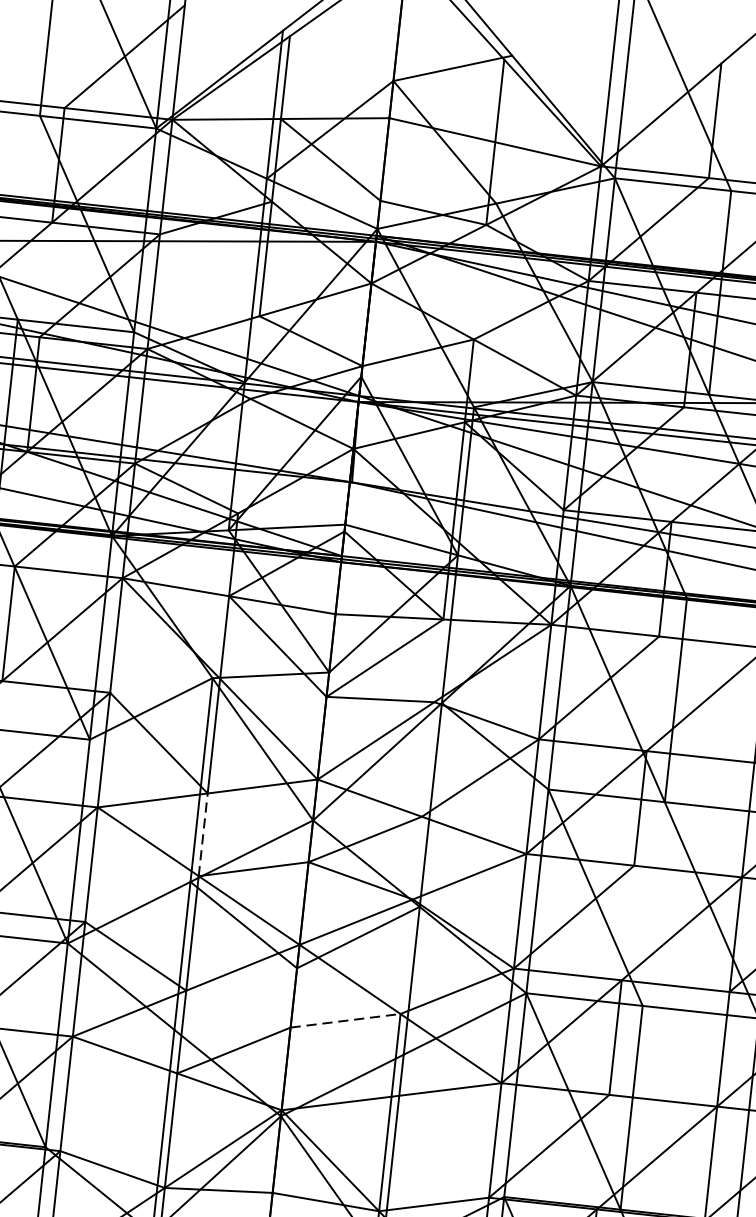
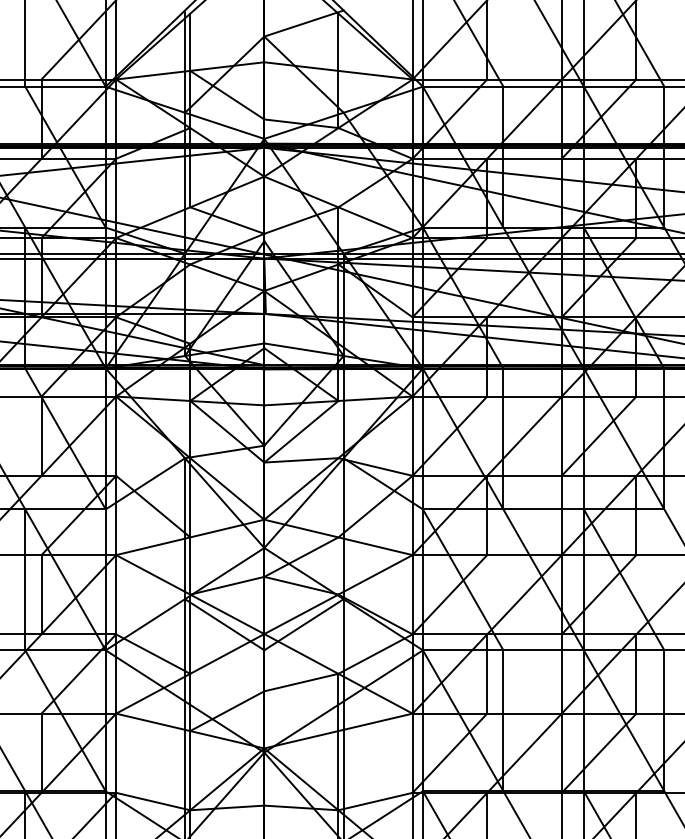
line: (203, 835) -> (190, 566), dashed -> solid
line: (345, 1020) -> (301, 682), dashed -> solid

